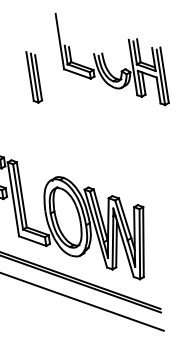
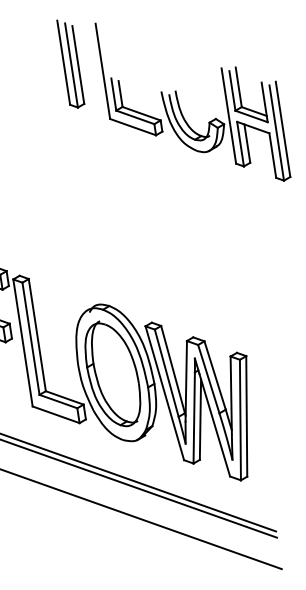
part: (34, 77) -> (71, 64), moved

